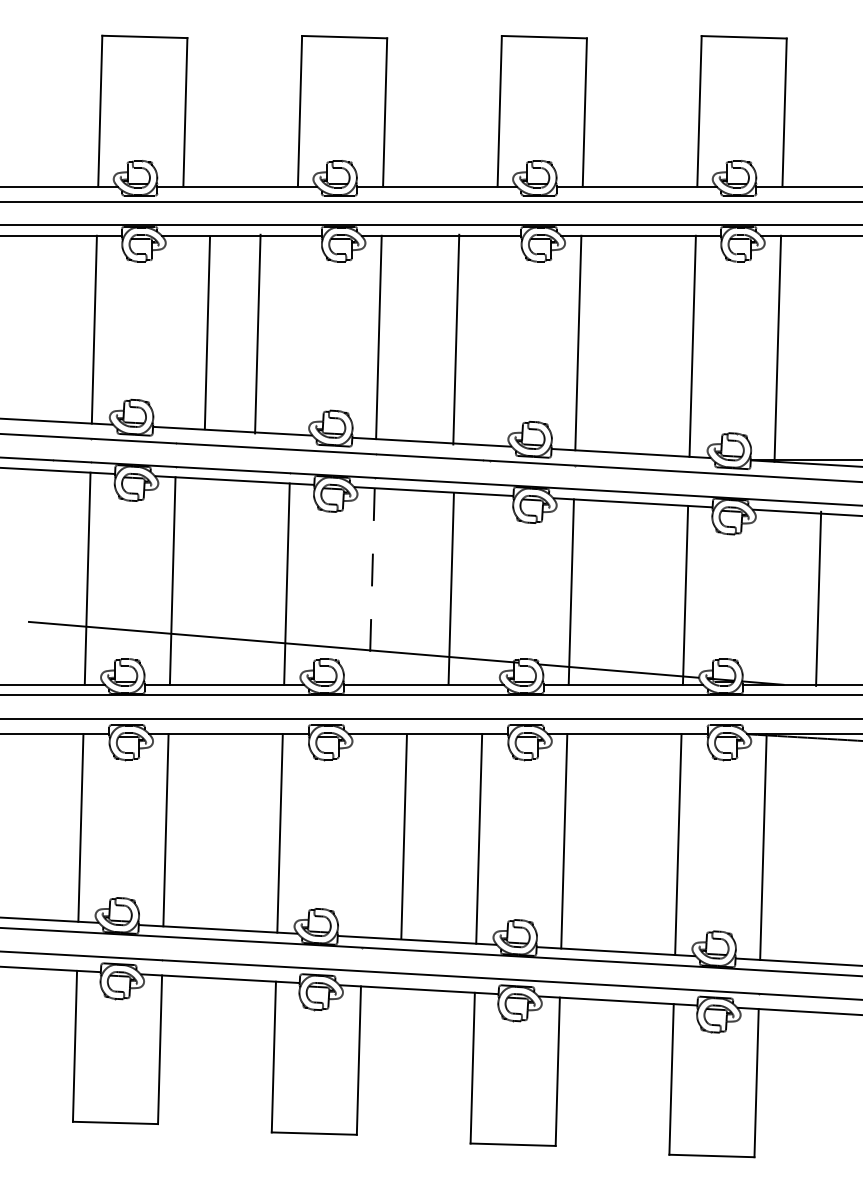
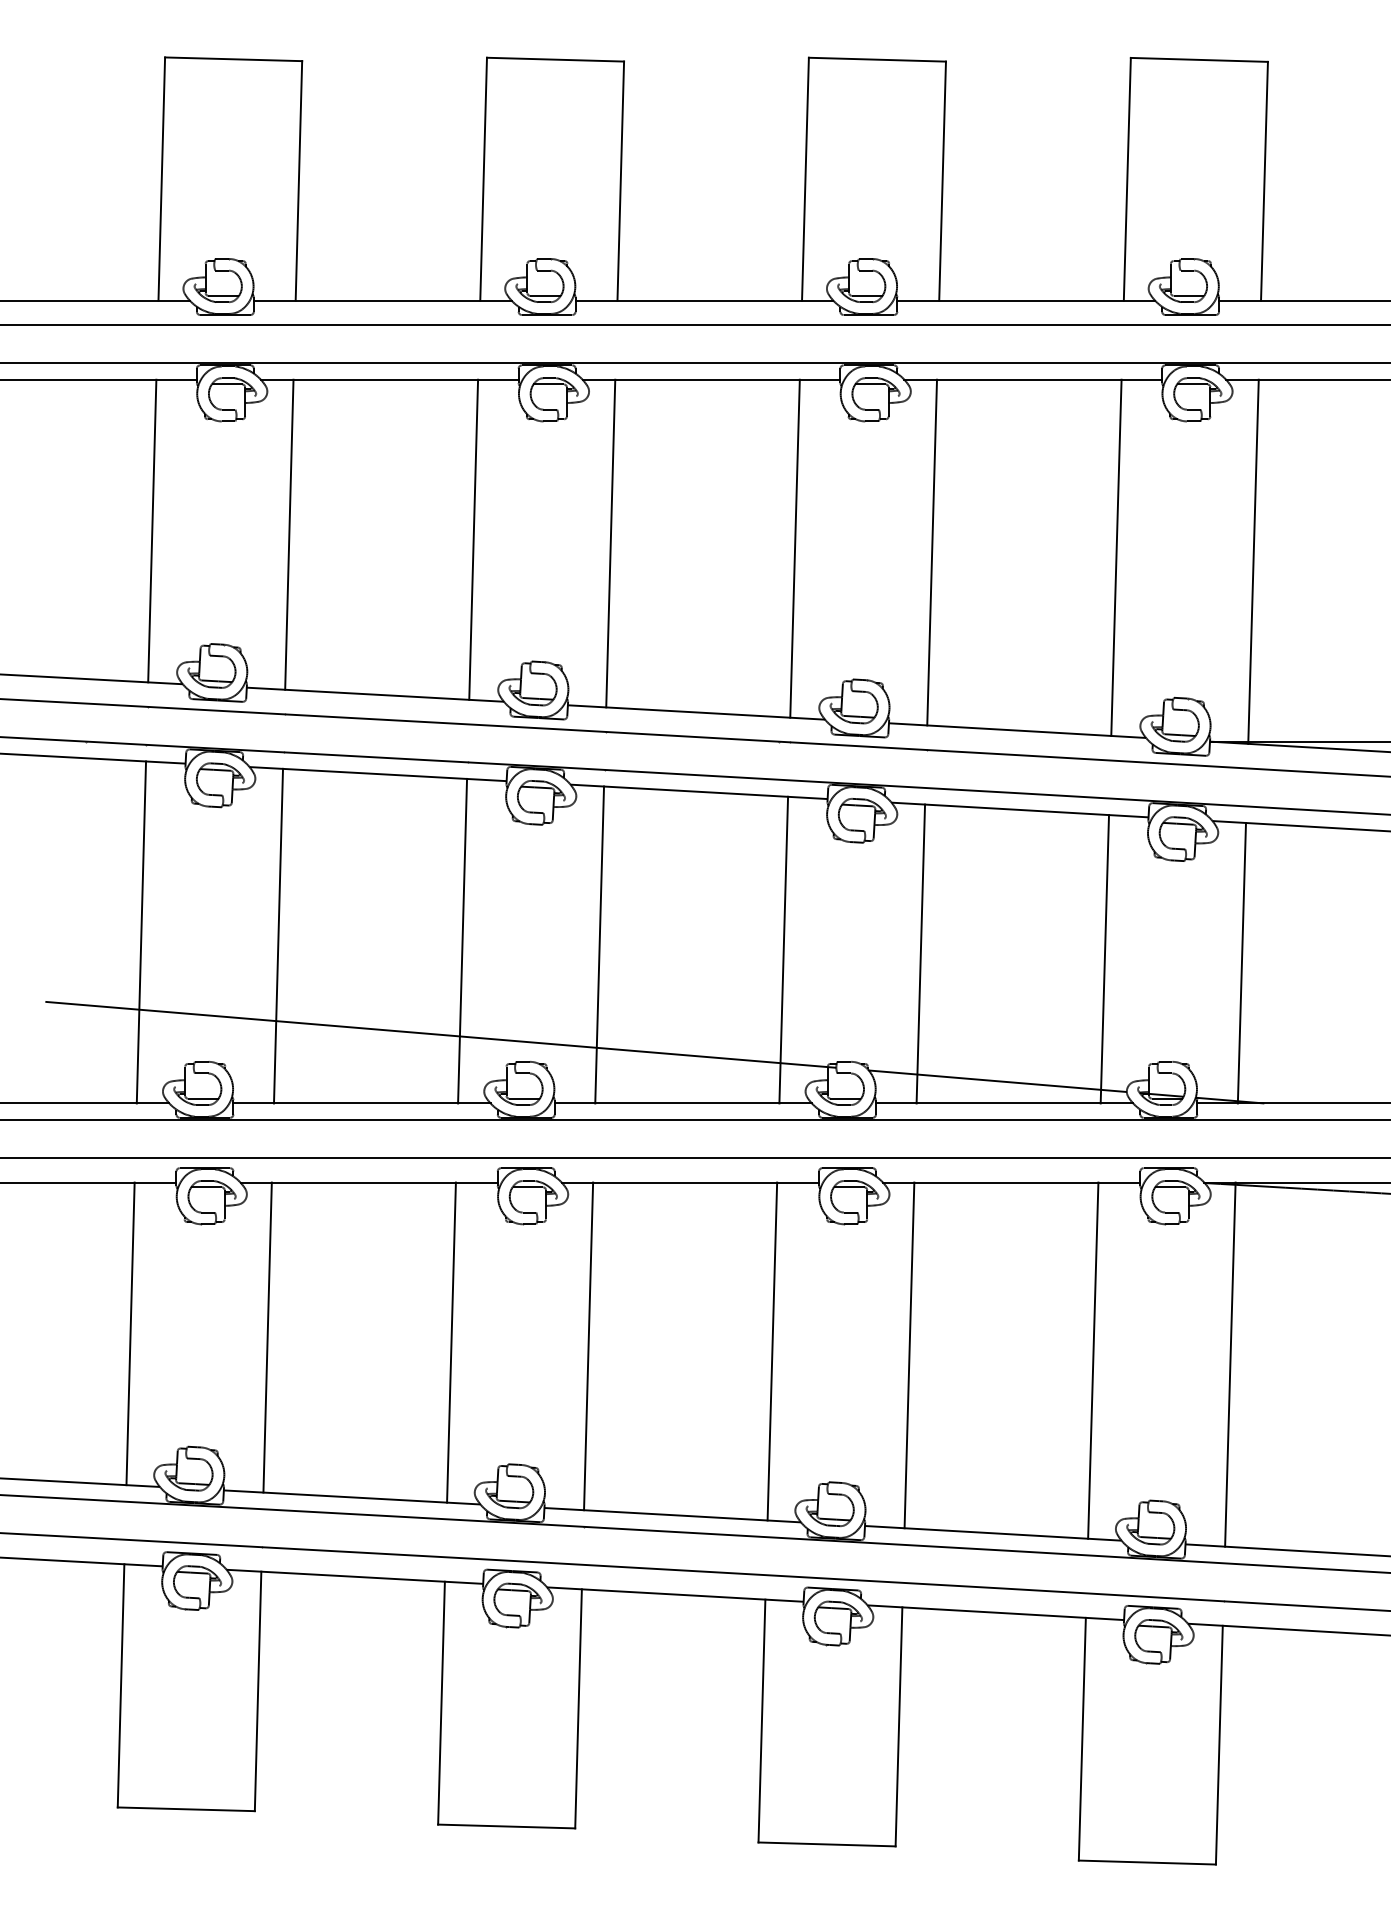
line: (207, 332) -> (289, 533), moved
line: (257, 333) -> (473, 538), moved
line: (456, 339) -> (795, 548), moved
line: (372, 587) -> (600, 946), dashed -> solid
line: (450, 588) -> (782, 949), moved
line: (818, 598) -> (1241, 962), moved
line: (403, 836) -> (587, 1346), moved

